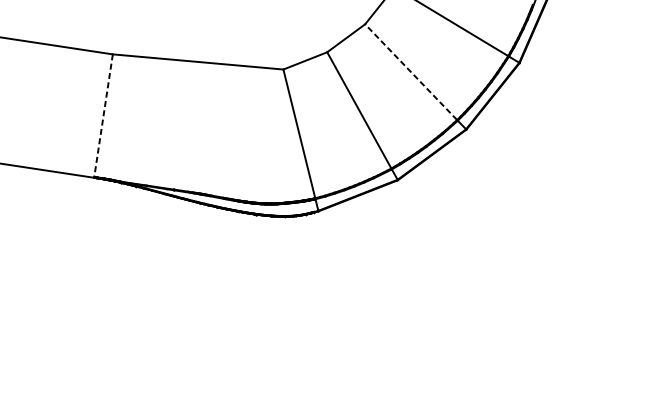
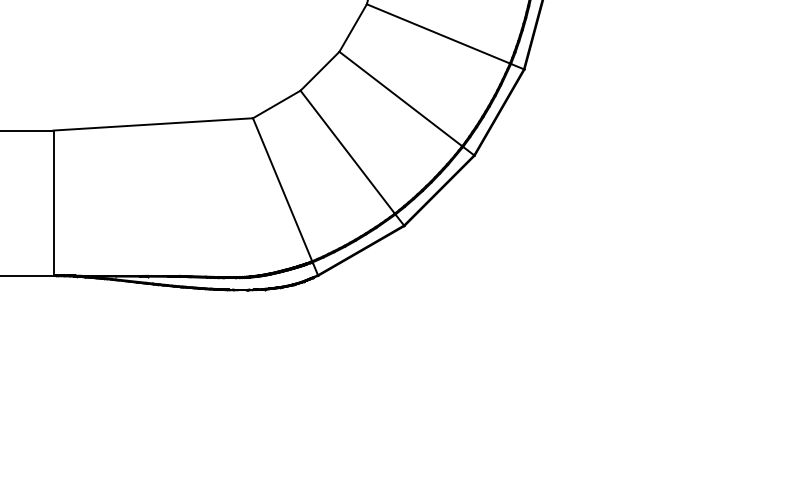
line: (410, 71) -> (400, 98), dashed -> solid
line: (103, 116) -> (53, 203), dashed -> solid

